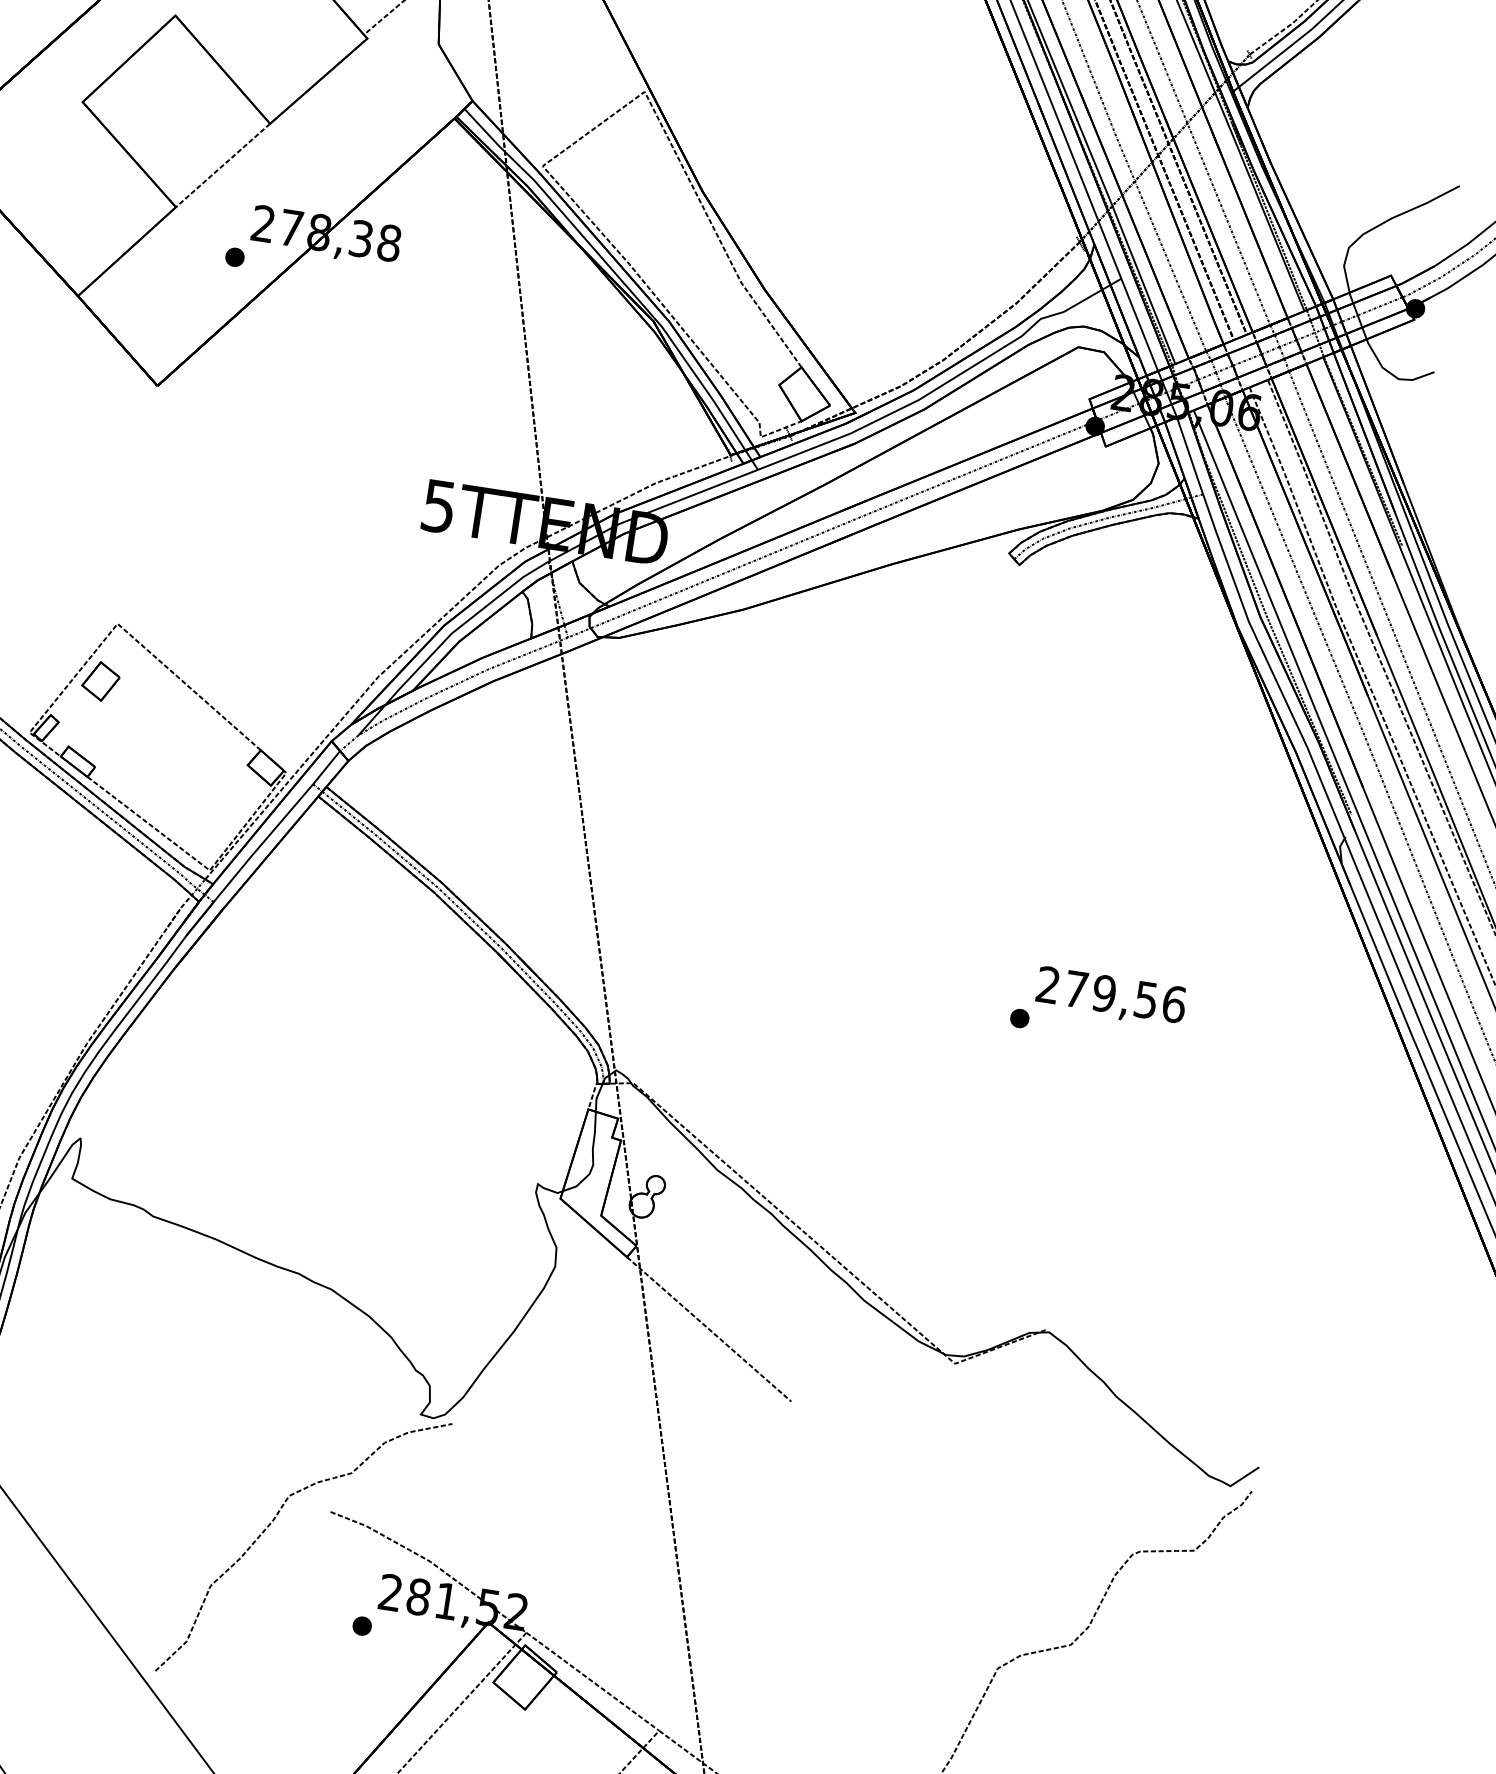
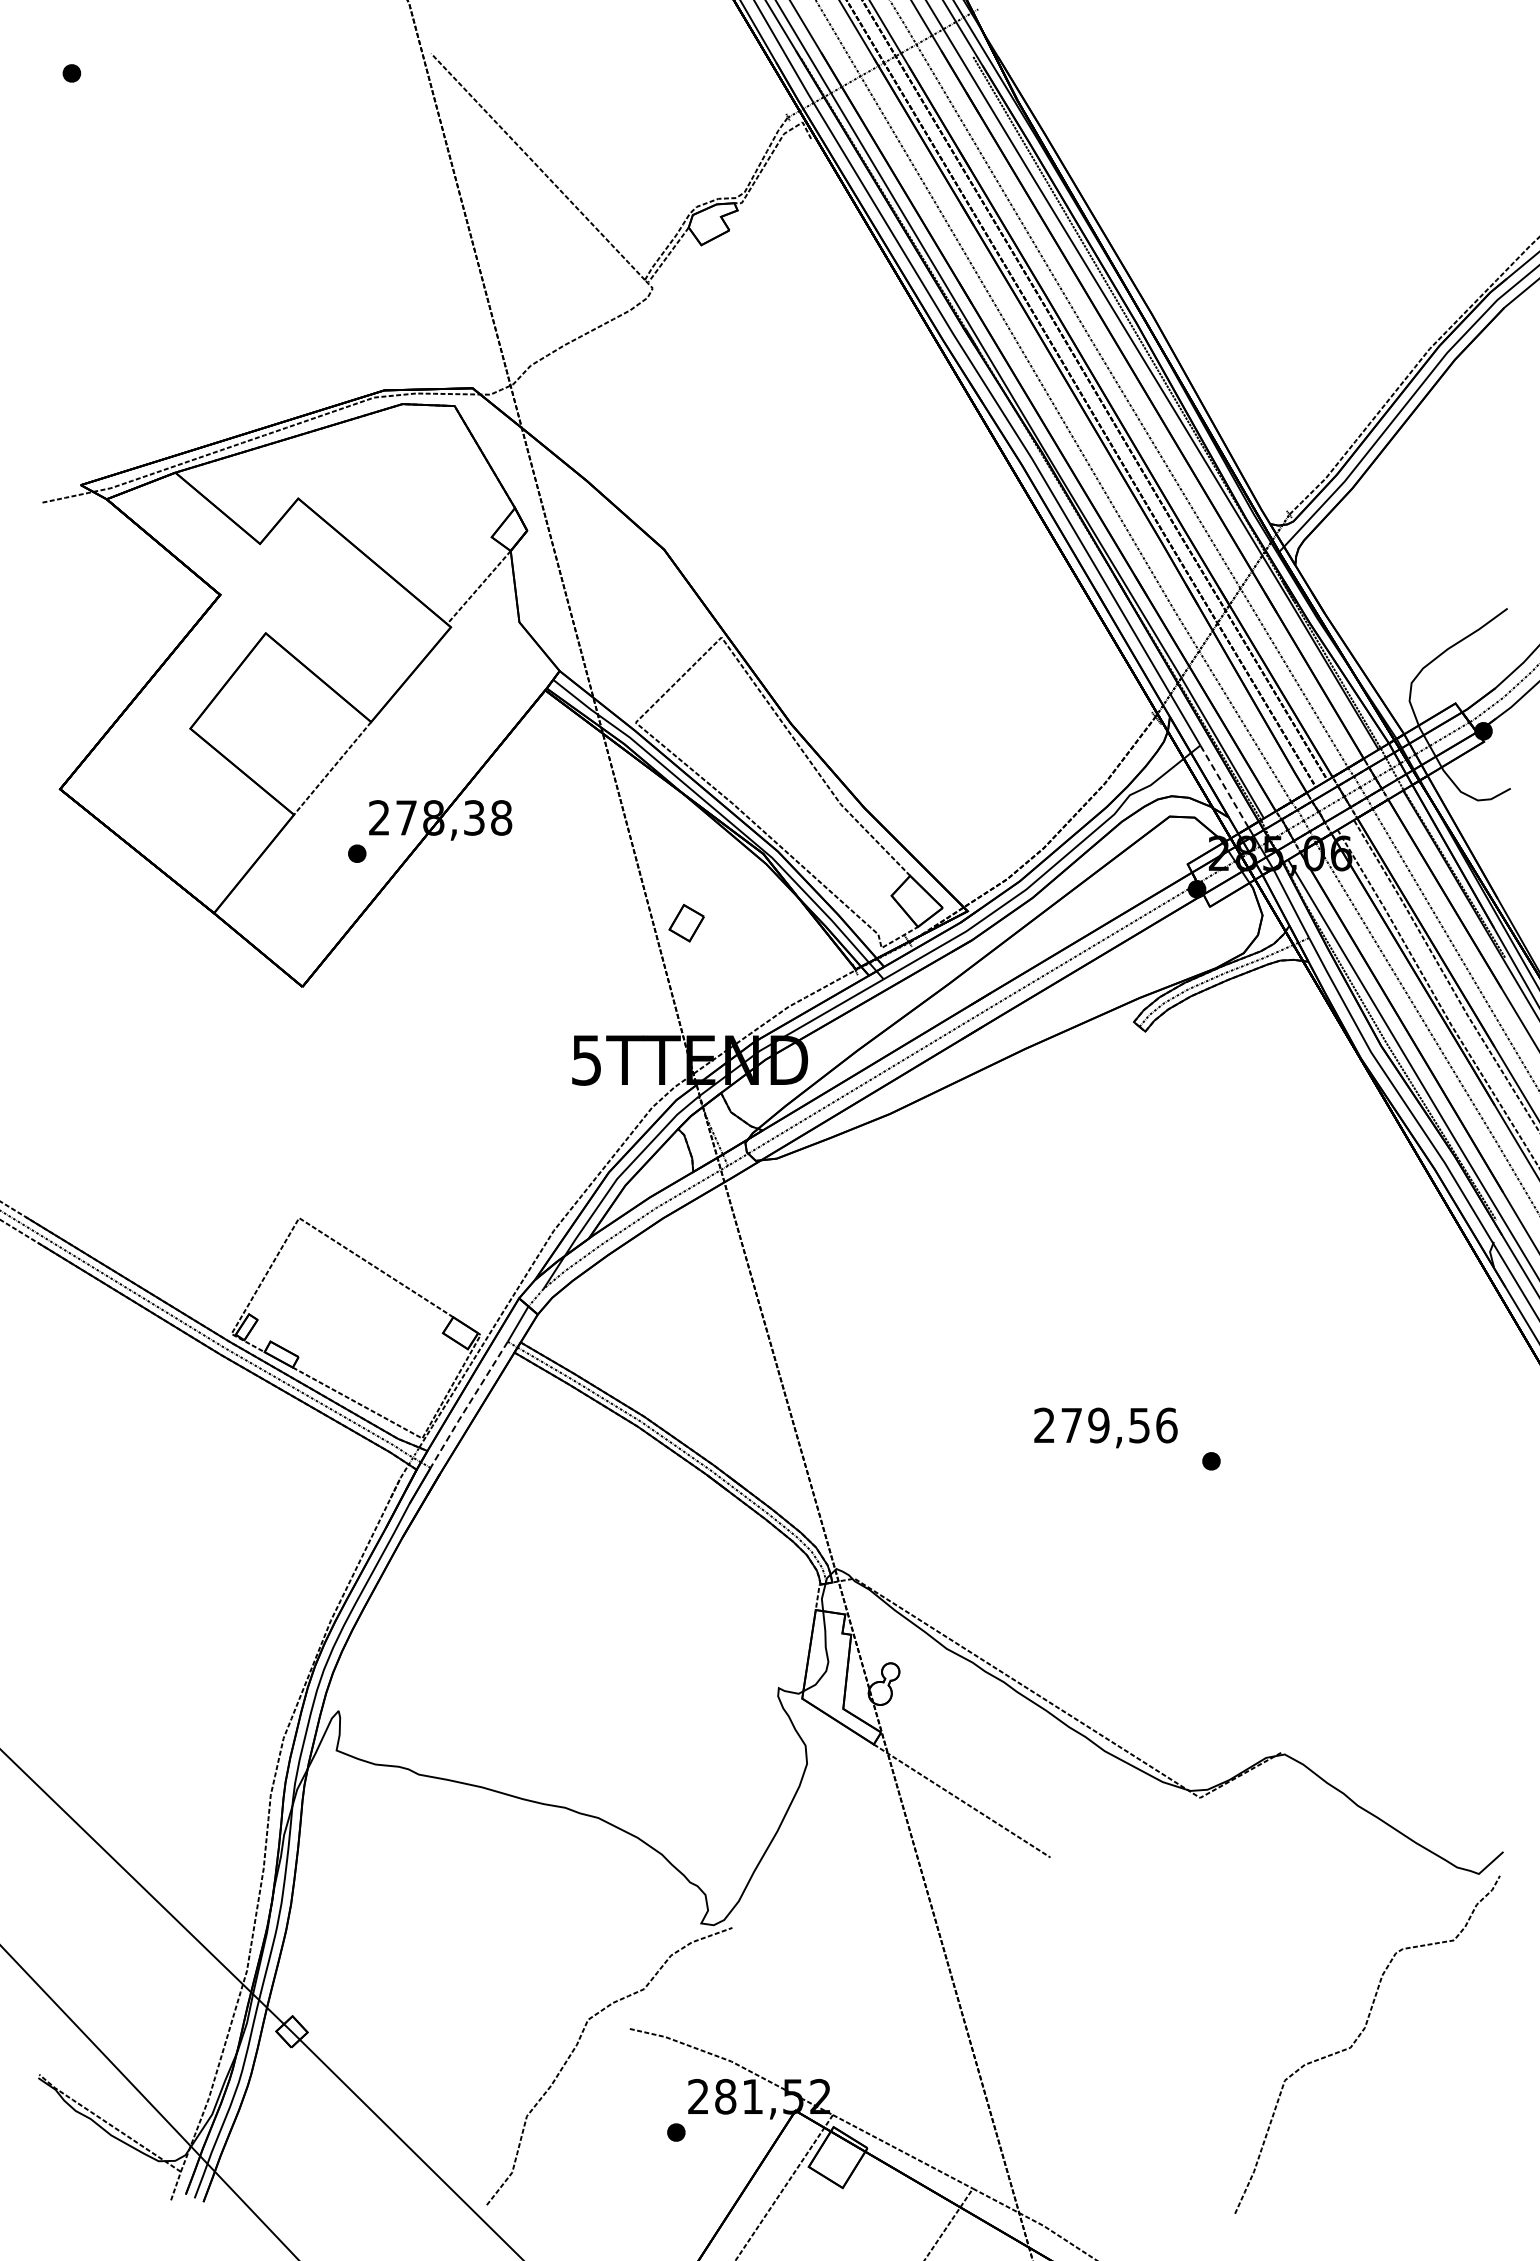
line: (1139, 324) -> (1224, 786), solid -> dashed
part: (100, 680) -> (686, 922), moved
line: (261, 843) -> (467, 1405), solid -> dashed
text: (1110, 996) -> (1105, 1427), moved

